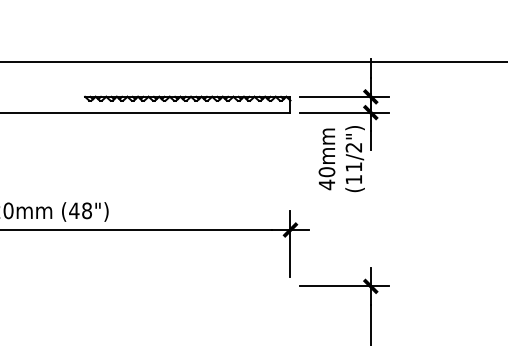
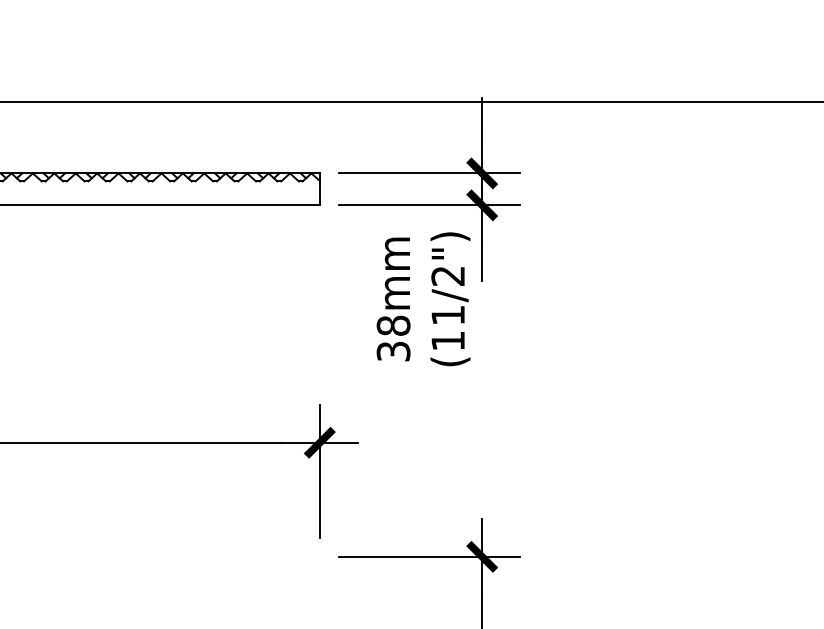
text: (326, 178) -> (392, 338), 40mm -> 38mm

